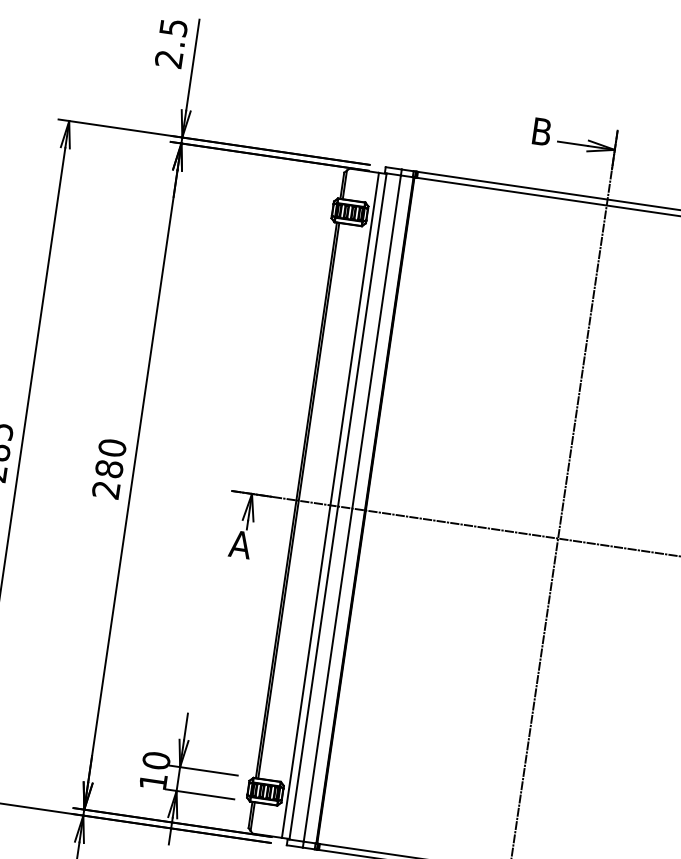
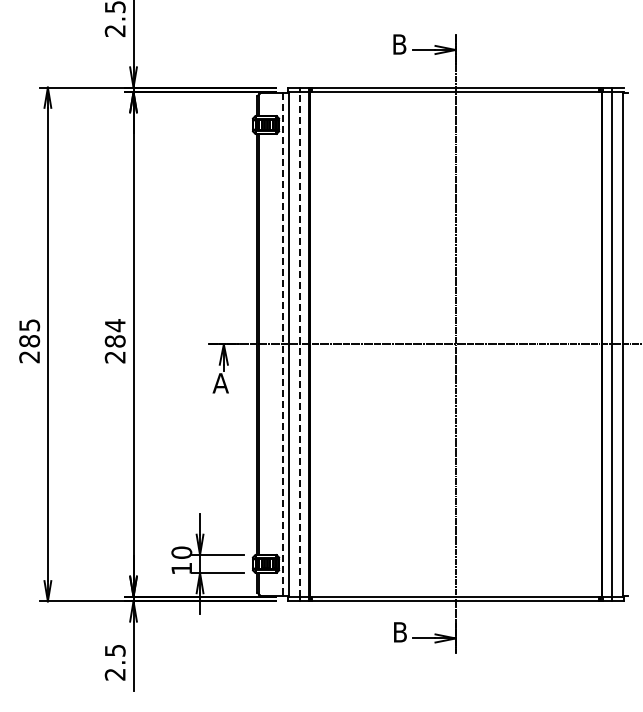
text: (111, 447) -> (114, 325), 280 -> 284
line: (330, 505) -> (283, 344), solid -> dashed
line: (352, 507) -> (299, 343), solid -> dashed

